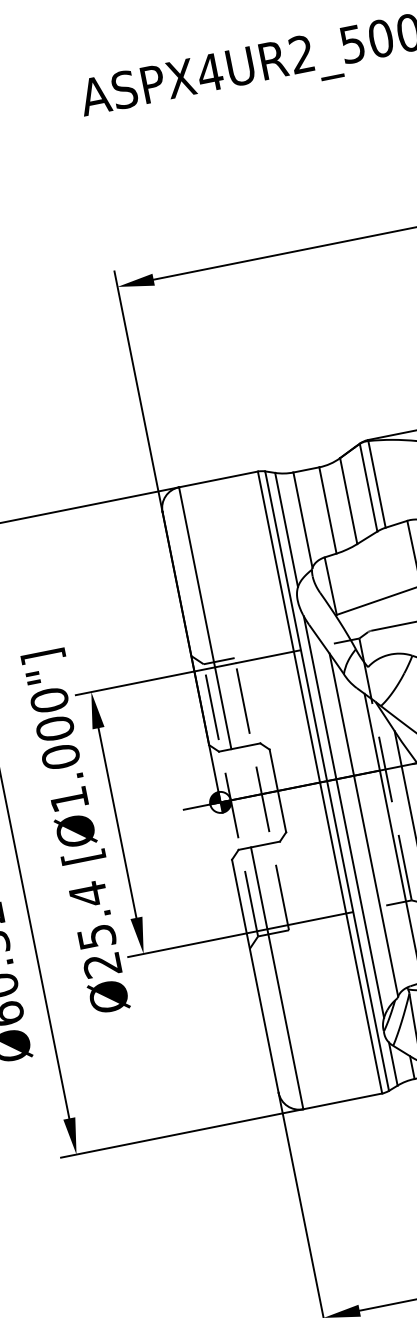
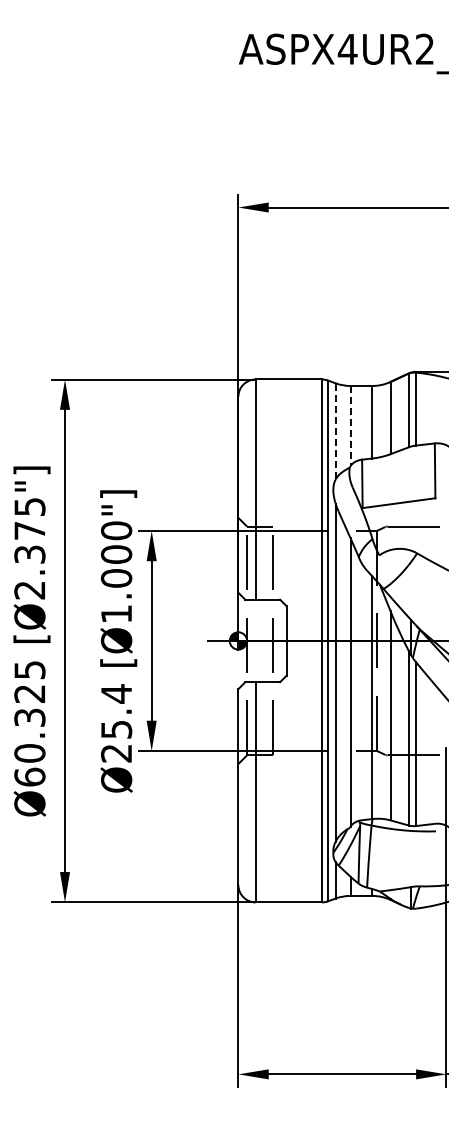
line: (302, 520) -> (350, 426), solid -> dashed
line: (286, 529) -> (335, 430), solid -> dashed

